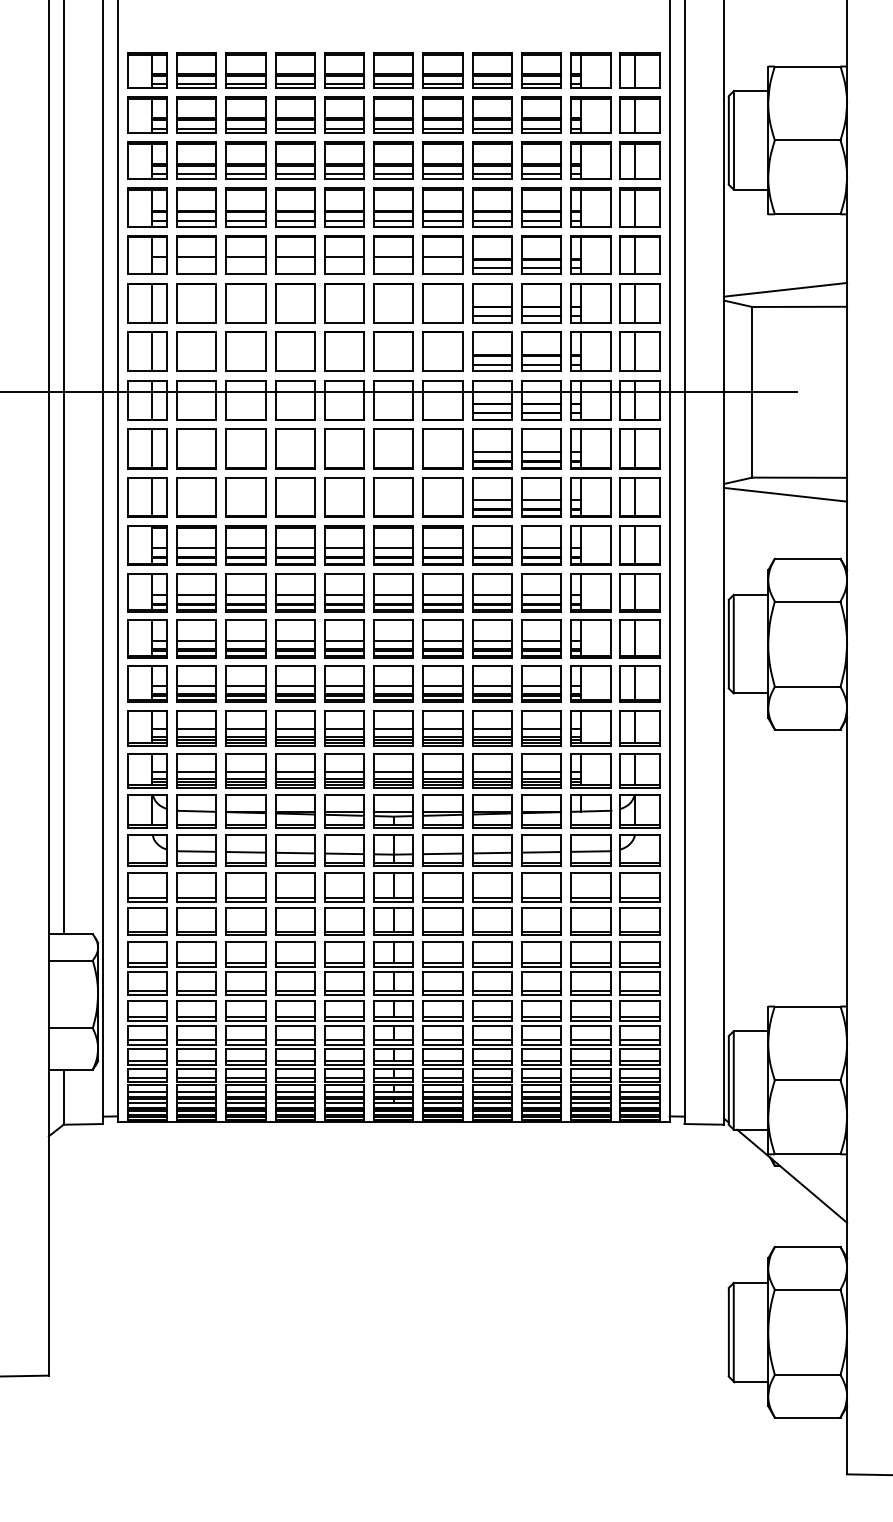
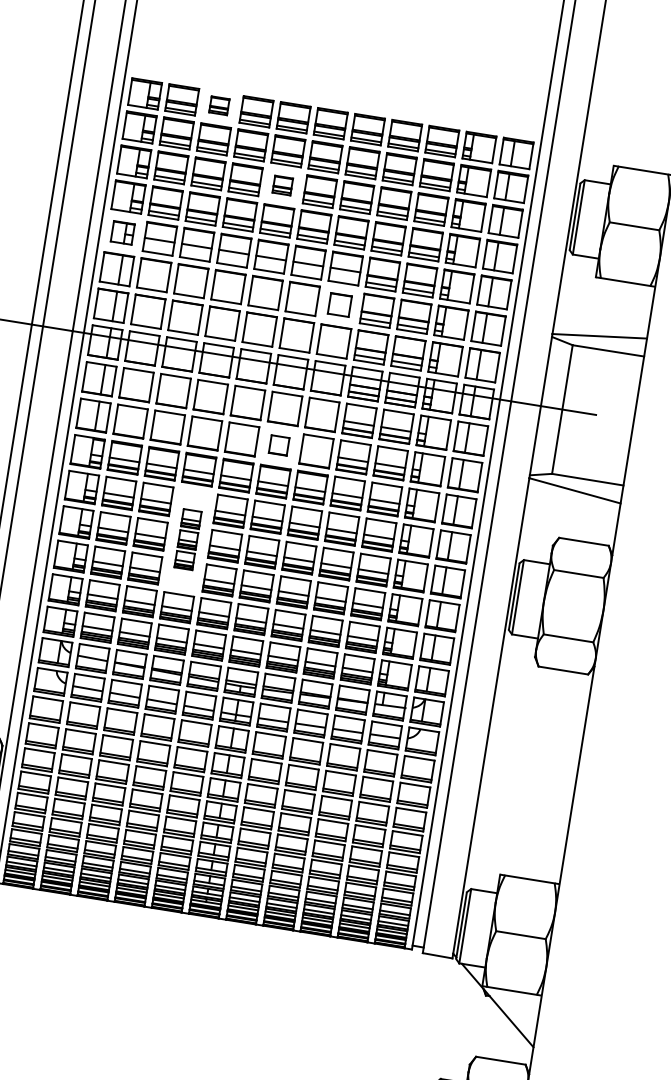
part: (245, 70) -> (219, 105), size x0.6
part: (344, 160) -> (282, 185), size x0.6
part: (147, 254) -> (122, 232), size x0.7
part: (442, 303) -> (339, 305), size x0.7
part: (393, 497) -> (279, 445), size x0.6
part: (295, 637) -> (188, 539), size x0.6

